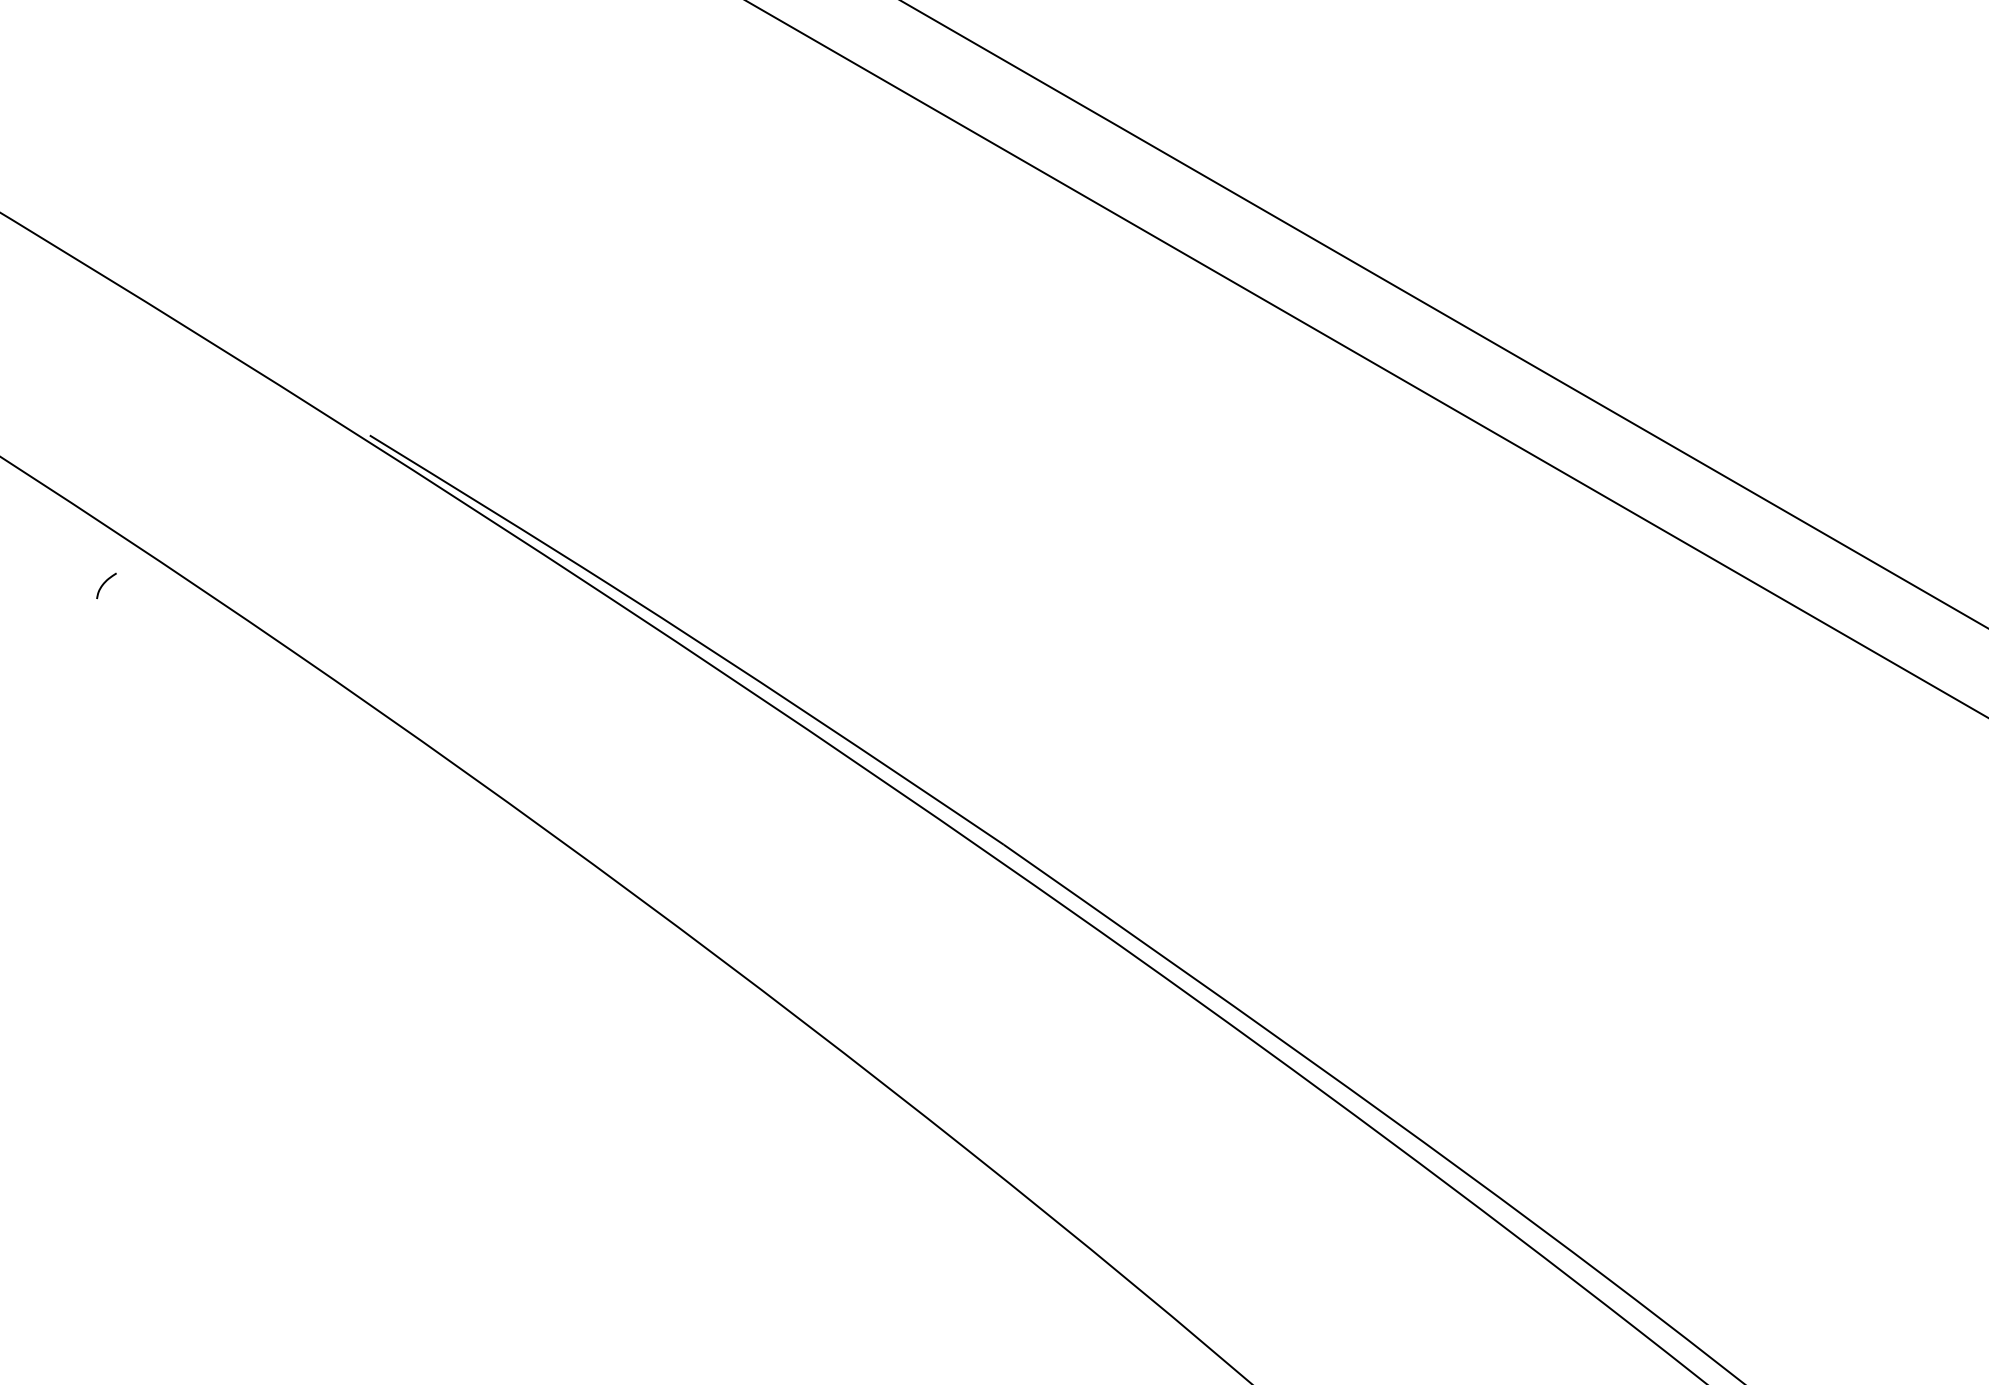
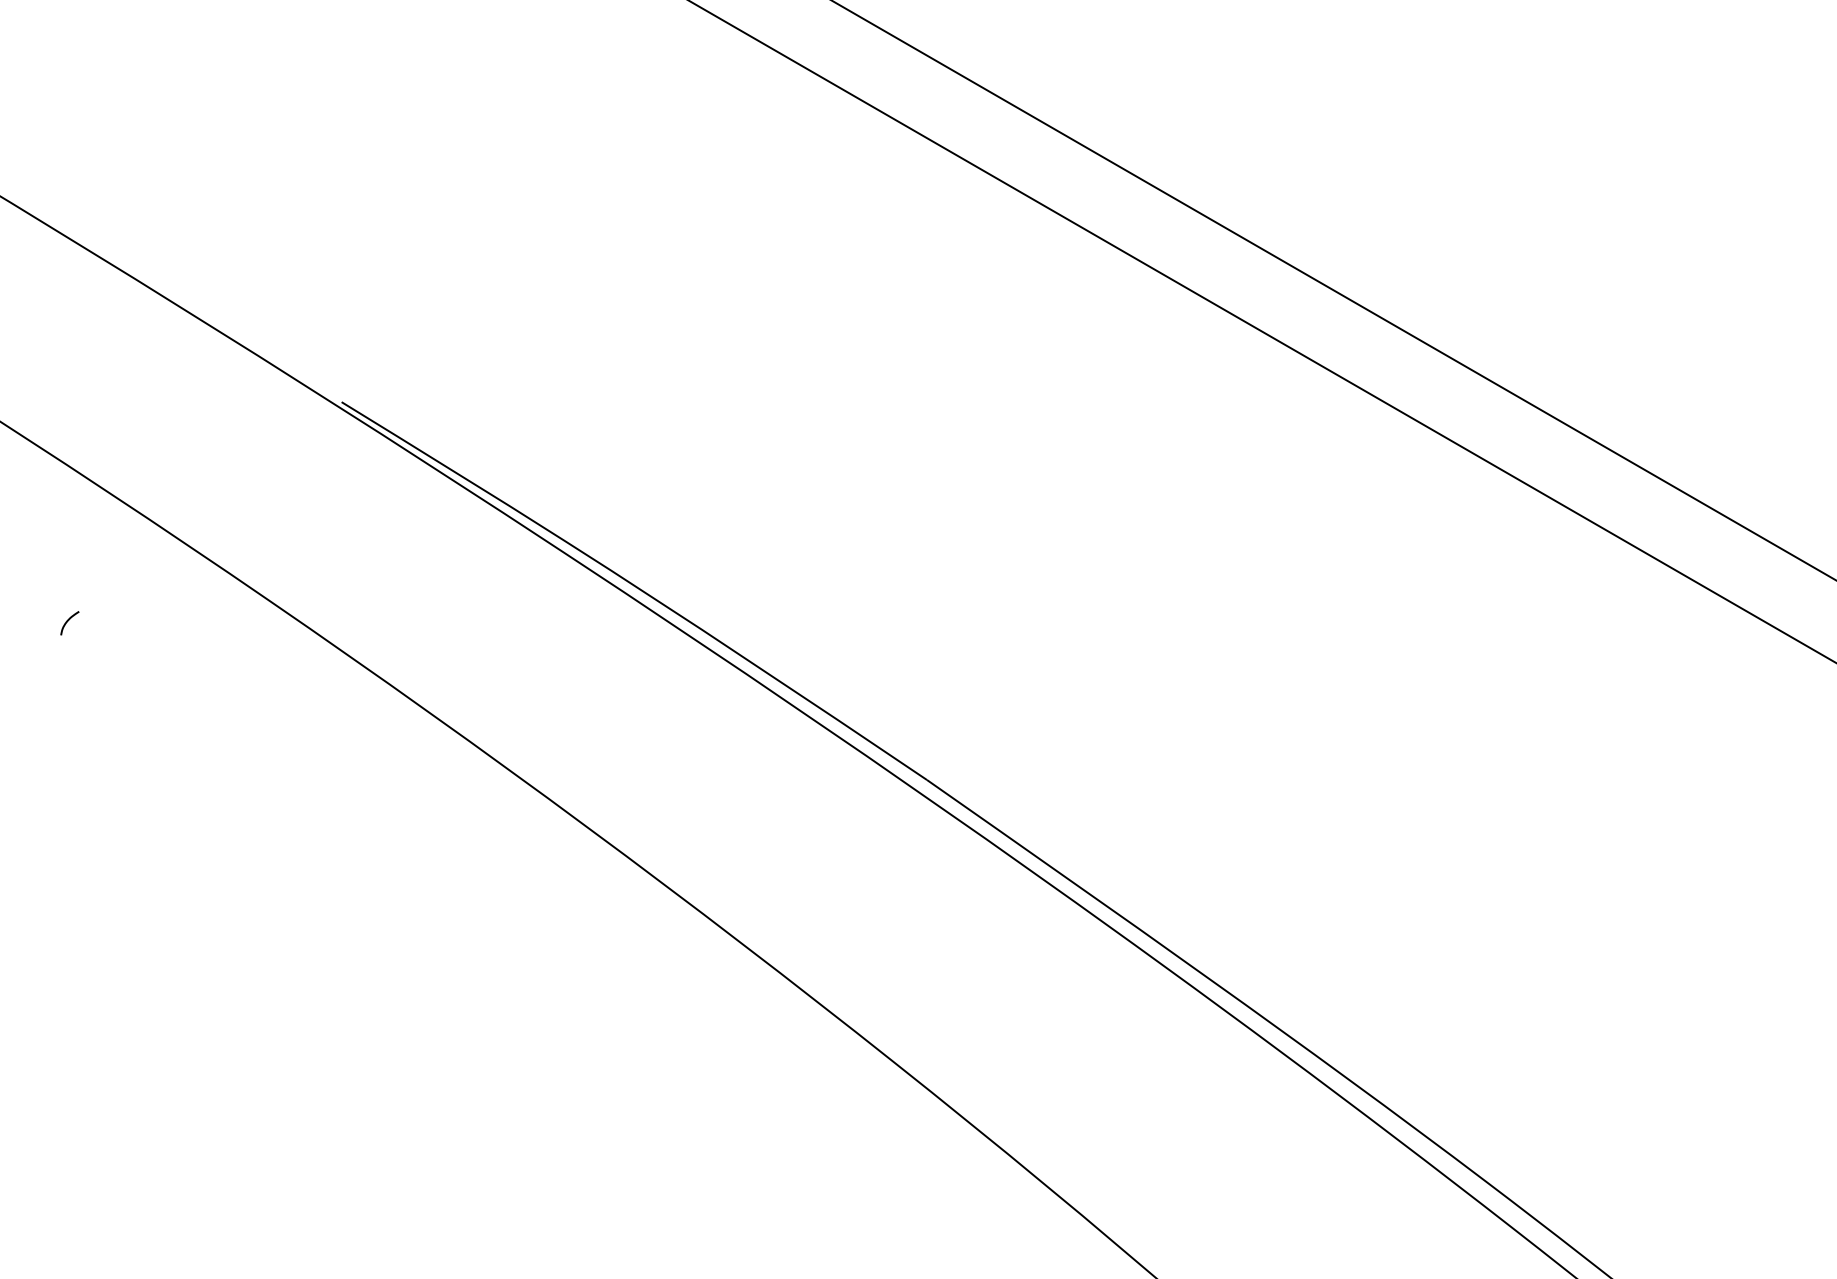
curve: (105, 583) -> (68, 621), moved

